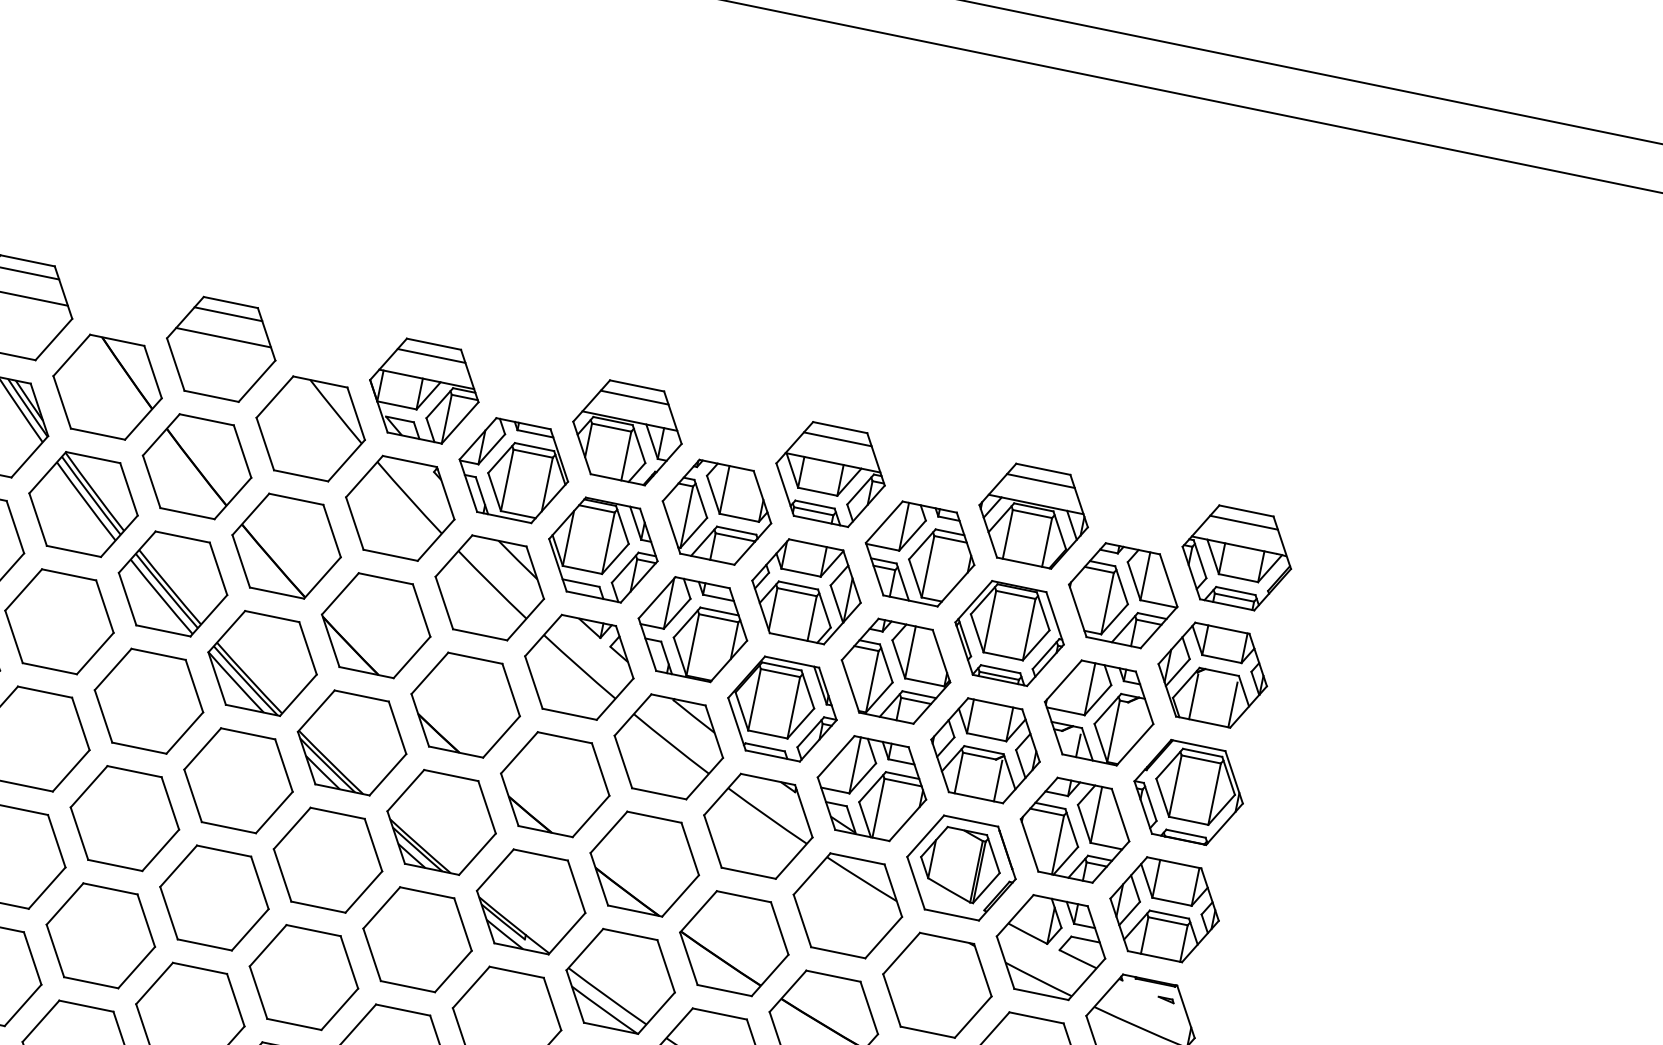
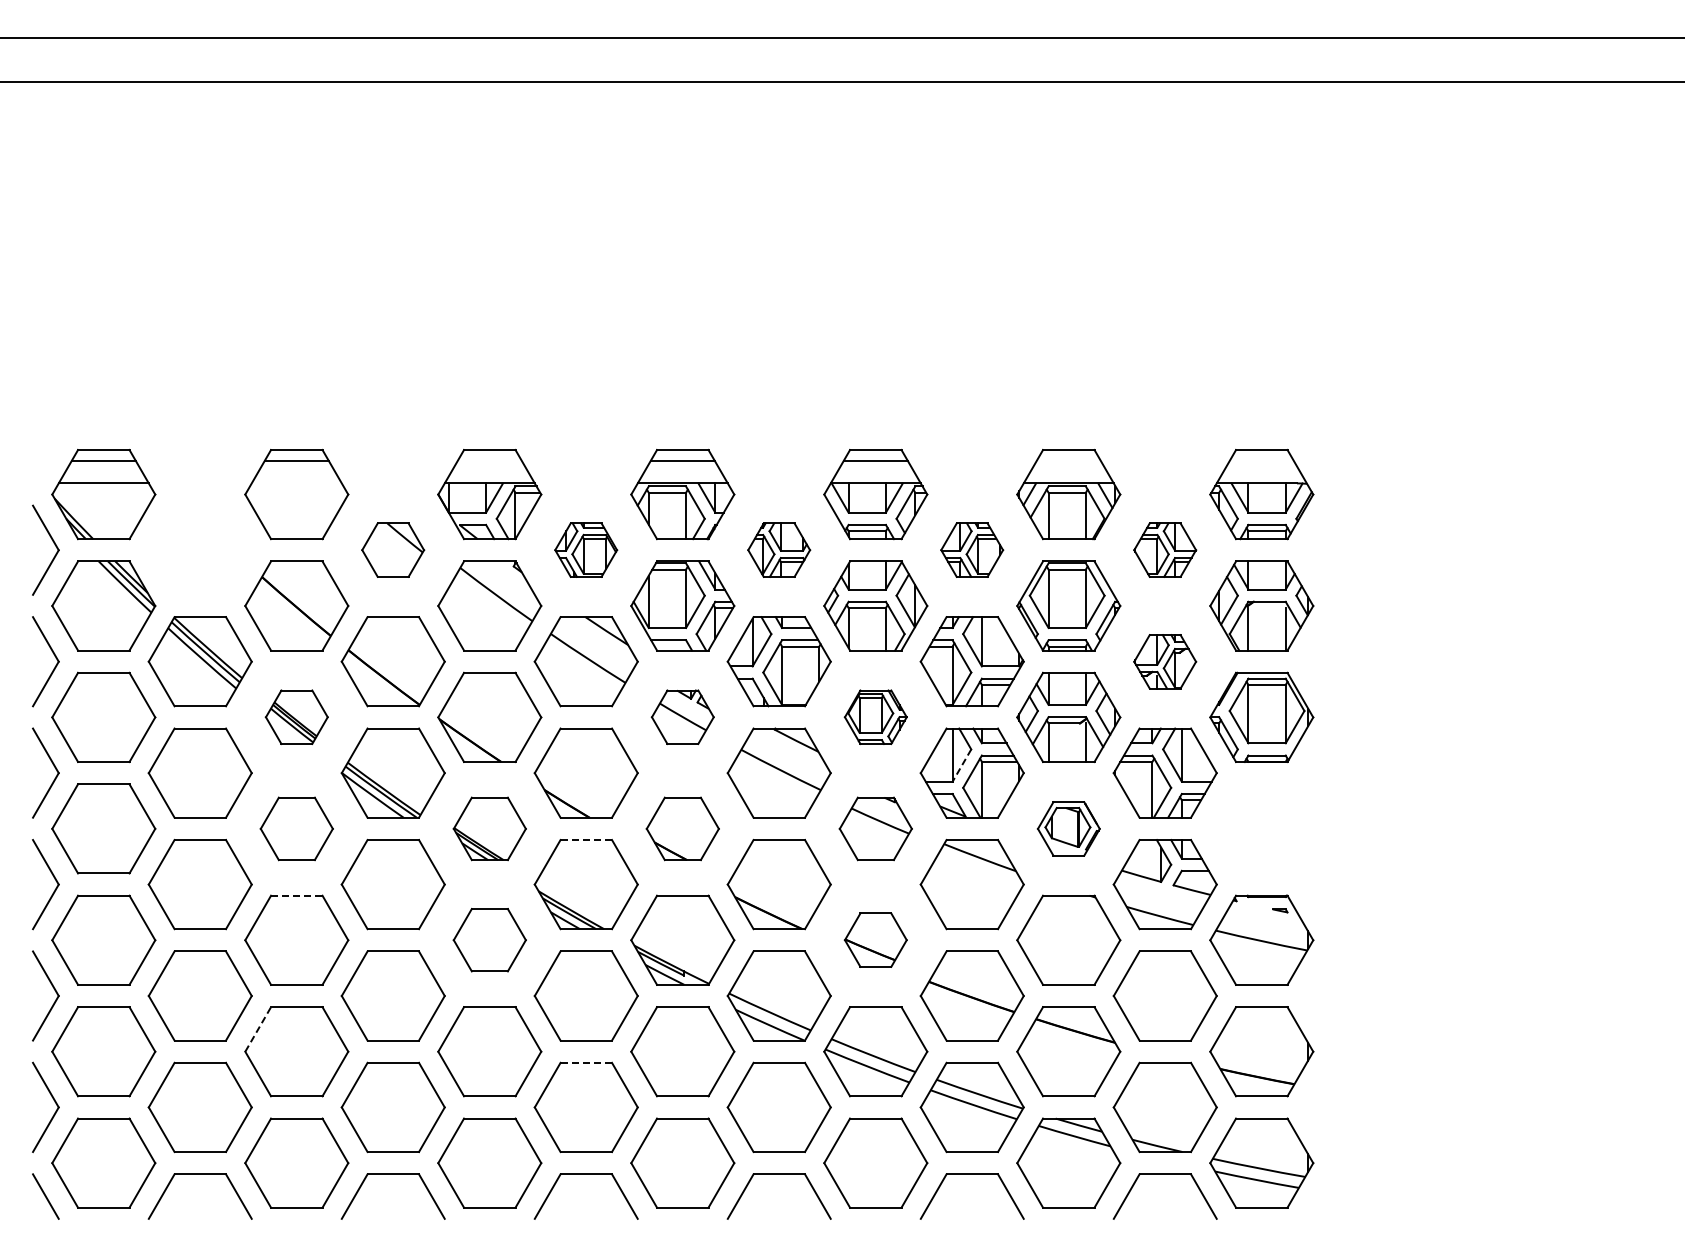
line: (223, 337) -> (296, 483), removed
line: (431, 356) -> (489, 461), removed
part: (106, 386) -> (199, 549), removed
part: (310, 427) -> (392, 549), size x0.6
part: (513, 469) -> (585, 549), size x0.6
line: (1040, 481) -> (1068, 461), removed
part: (716, 511) -> (778, 549), size x0.6
line: (1243, 523) -> (1261, 461), removed
part: (919, 553) -> (971, 549), size x0.6
part: (172, 582) -> (296, 716), size x0.6
part: (1122, 594) -> (1164, 549), size x0.6
part: (579, 666) -> (682, 716), size x0.6
part: (148, 700) -> (296, 828), size x0.7
part: (782, 708) -> (875, 716), size x0.6
part: (1098, 712) -> (1164, 661), size x0.6
part: (351, 742) -> (489, 828), size x0.7
line: (134, 771) -> (296, 895), solid -> dashed
line: (451, 776) -> (586, 840), solid -> dashed
line: (862, 778) -> (961, 765), solid -> dashed
part: (555, 784) -> (682, 828), size x0.7
part: (758, 825) -> (875, 828), size x0.7
part: (327, 859) -> (489, 939), size x0.7
part: (961, 867) -> (1068, 828), size x0.6
line: (65, 904) -> (258, 1029), solid -> dashed
part: (1164, 909) -> (1261, 828), removed
part: (734, 942) -> (875, 939), size x0.6
line: (403, 1009) -> (586, 1062), solid -> dashed

